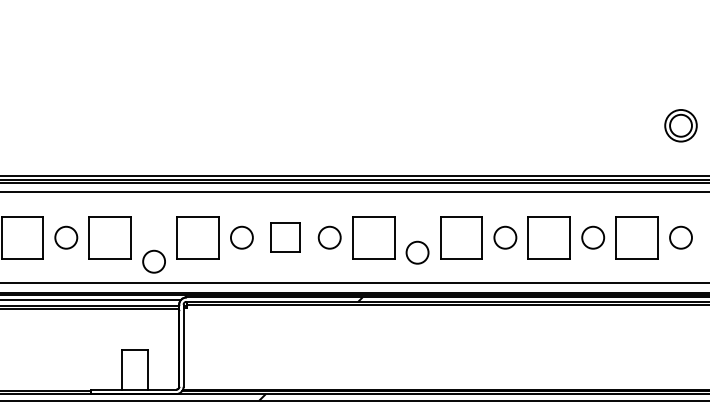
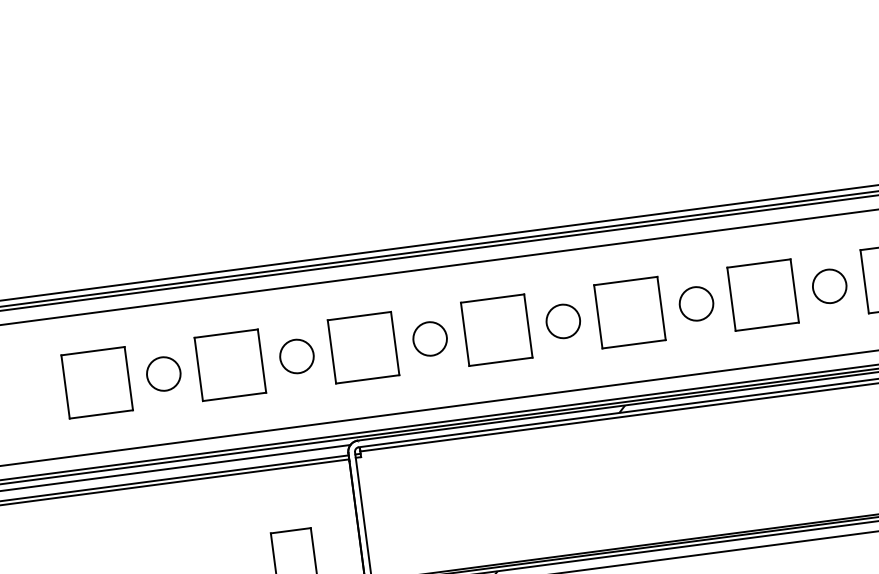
part: (285, 237) -> (496, 329), size x1.43
circle: (417, 252) -> (696, 303), moved
circle: (153, 261) -> (295, 356), moved

